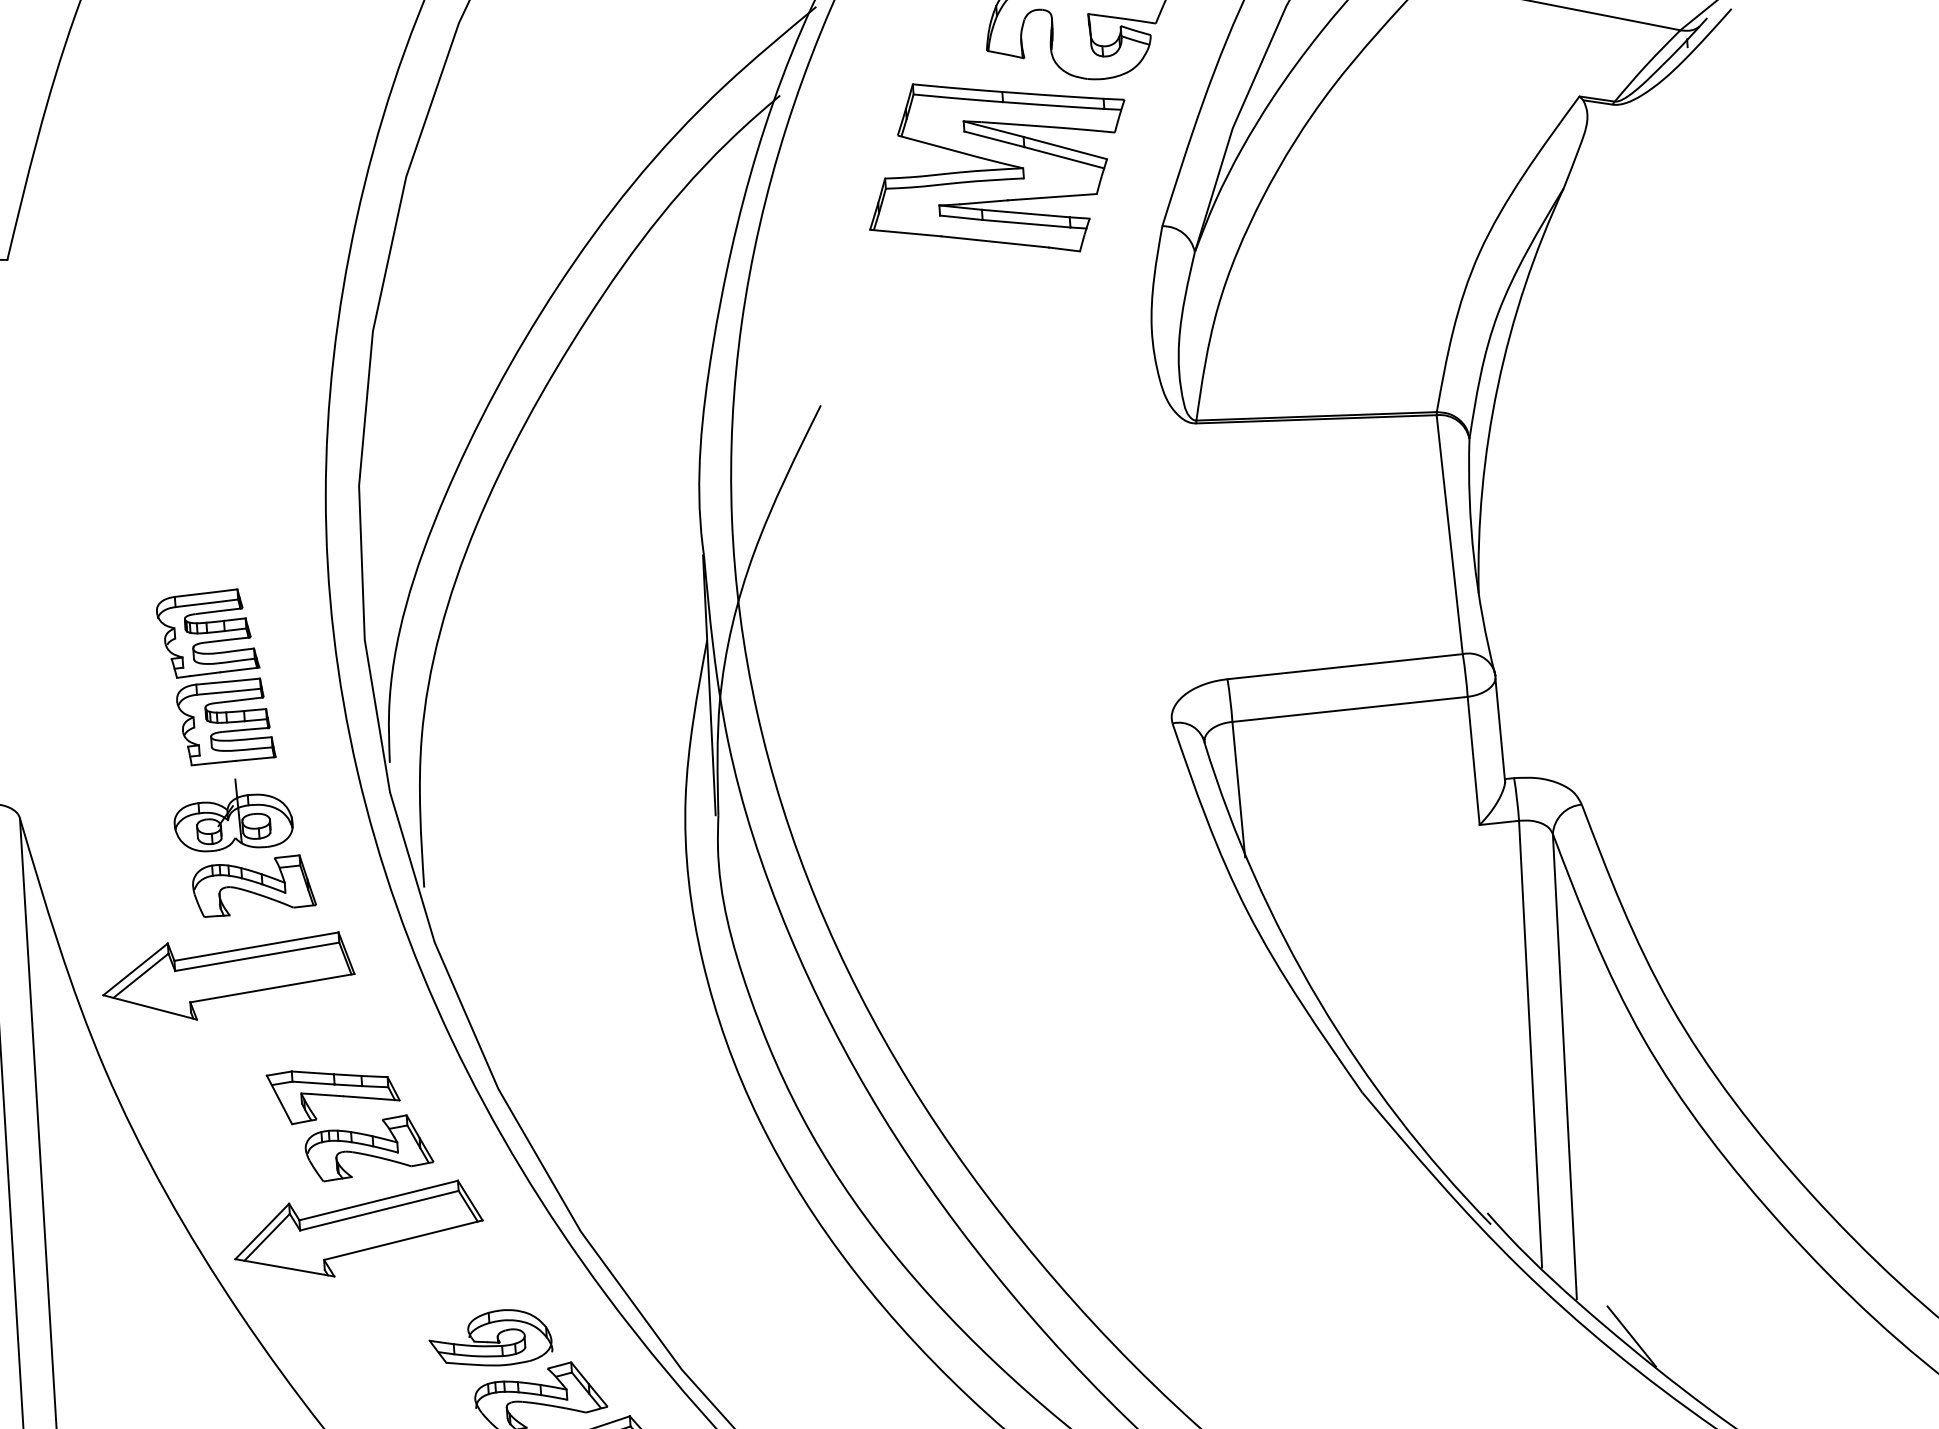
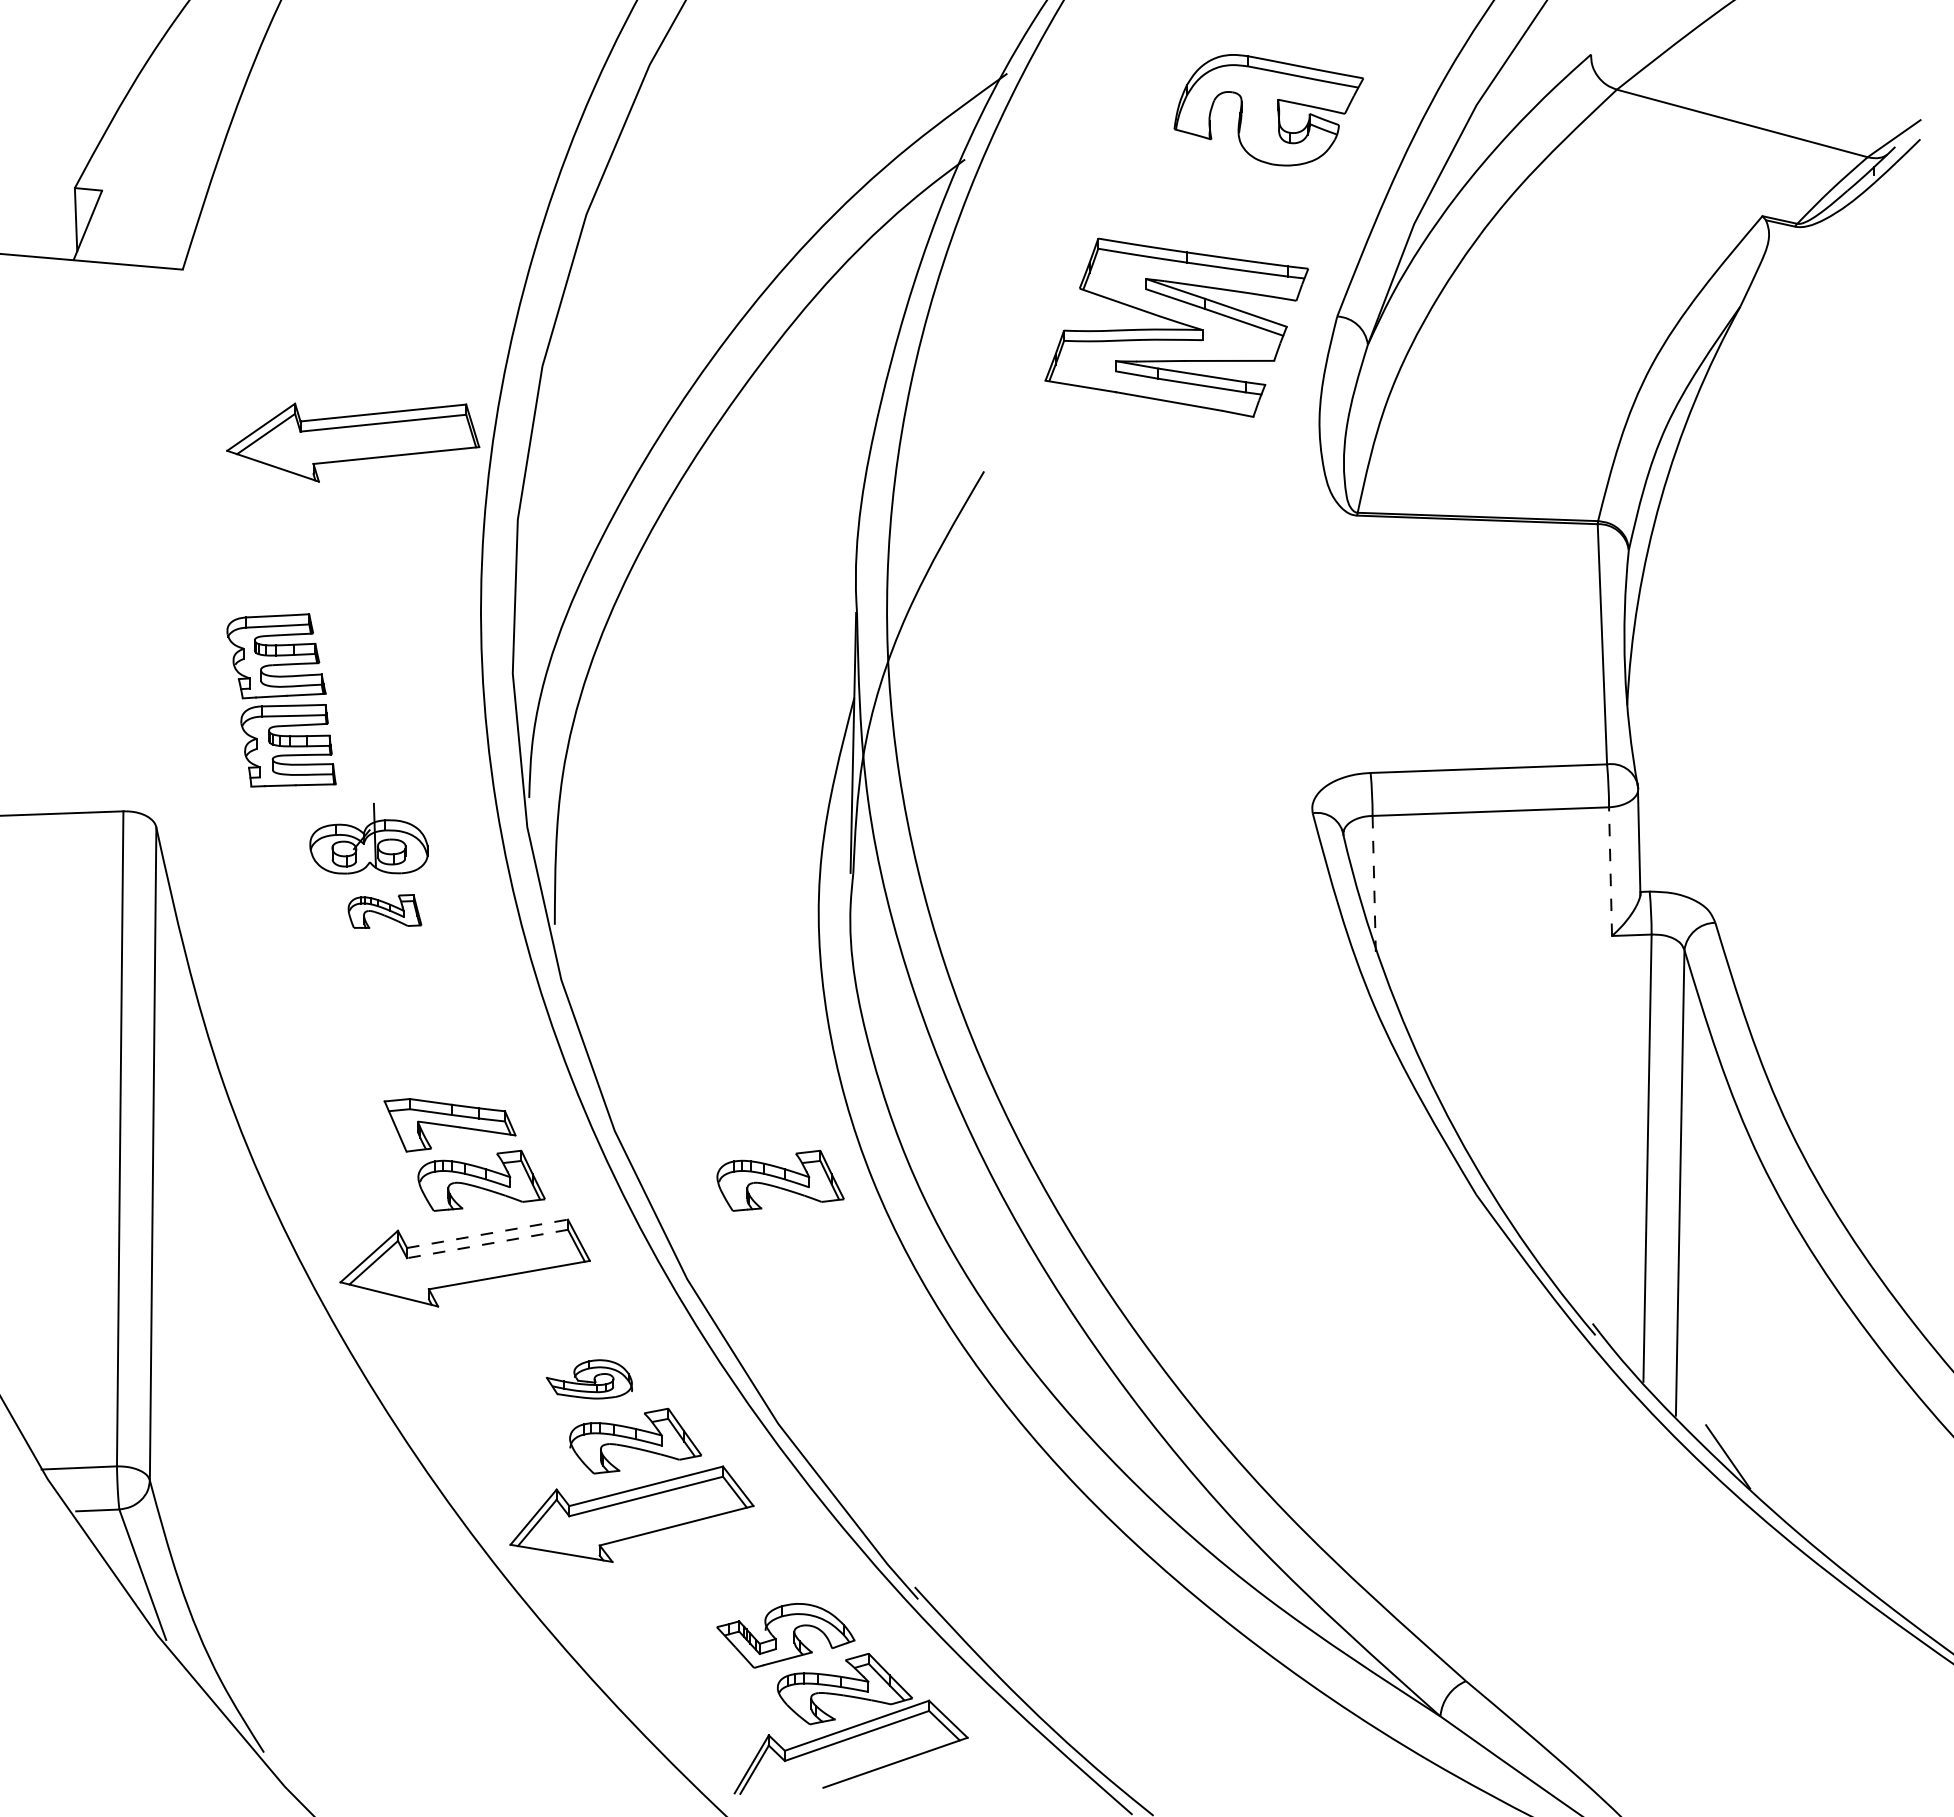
part: (997, 167) -> (1176, 327), moved
part: (215, 677) -> (281, 700), moved
line: (1473, 760) -> (1610, 871), solid -> dashed
line: (1239, 790) -> (1374, 884), solid -> dashed
part: (253, 886) -> (384, 911), size x0.6
part: (228, 978) -> (353, 442), moved
part: (667, 1126) -> (780, 1180), added
line: (378, 1200) -> (487, 1233), solid -> dashed
line: (379, 1211) -> (487, 1244), solid -> dashed
part: (490, 1338) -> (589, 1379), size x0.7

